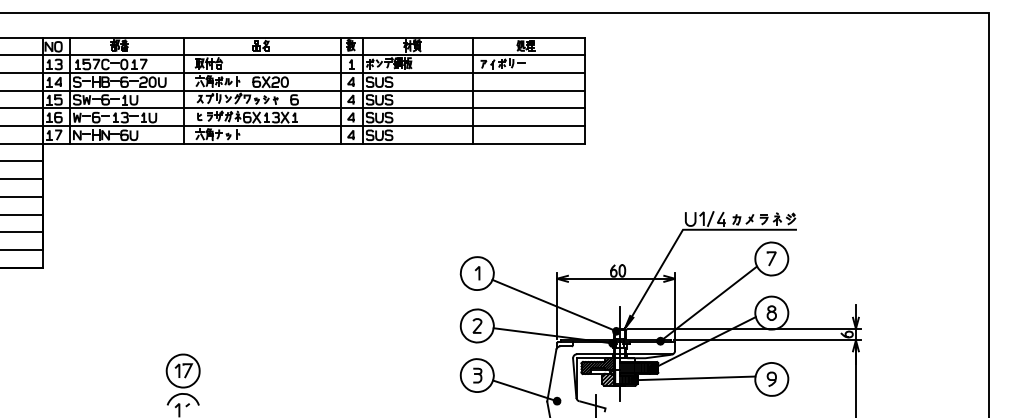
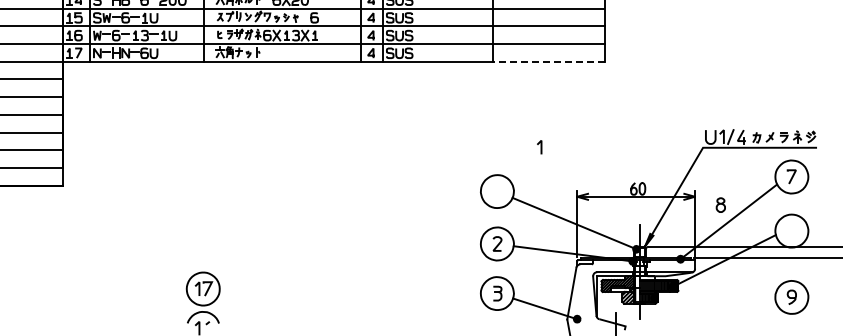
line: (529, 143) -> (549, 61), solid -> dashed
line: (478, 273) -> (540, 147), moved
part: (771, 312) -> (720, 204), moved
line: (694, 378) -> (714, 296), removed

